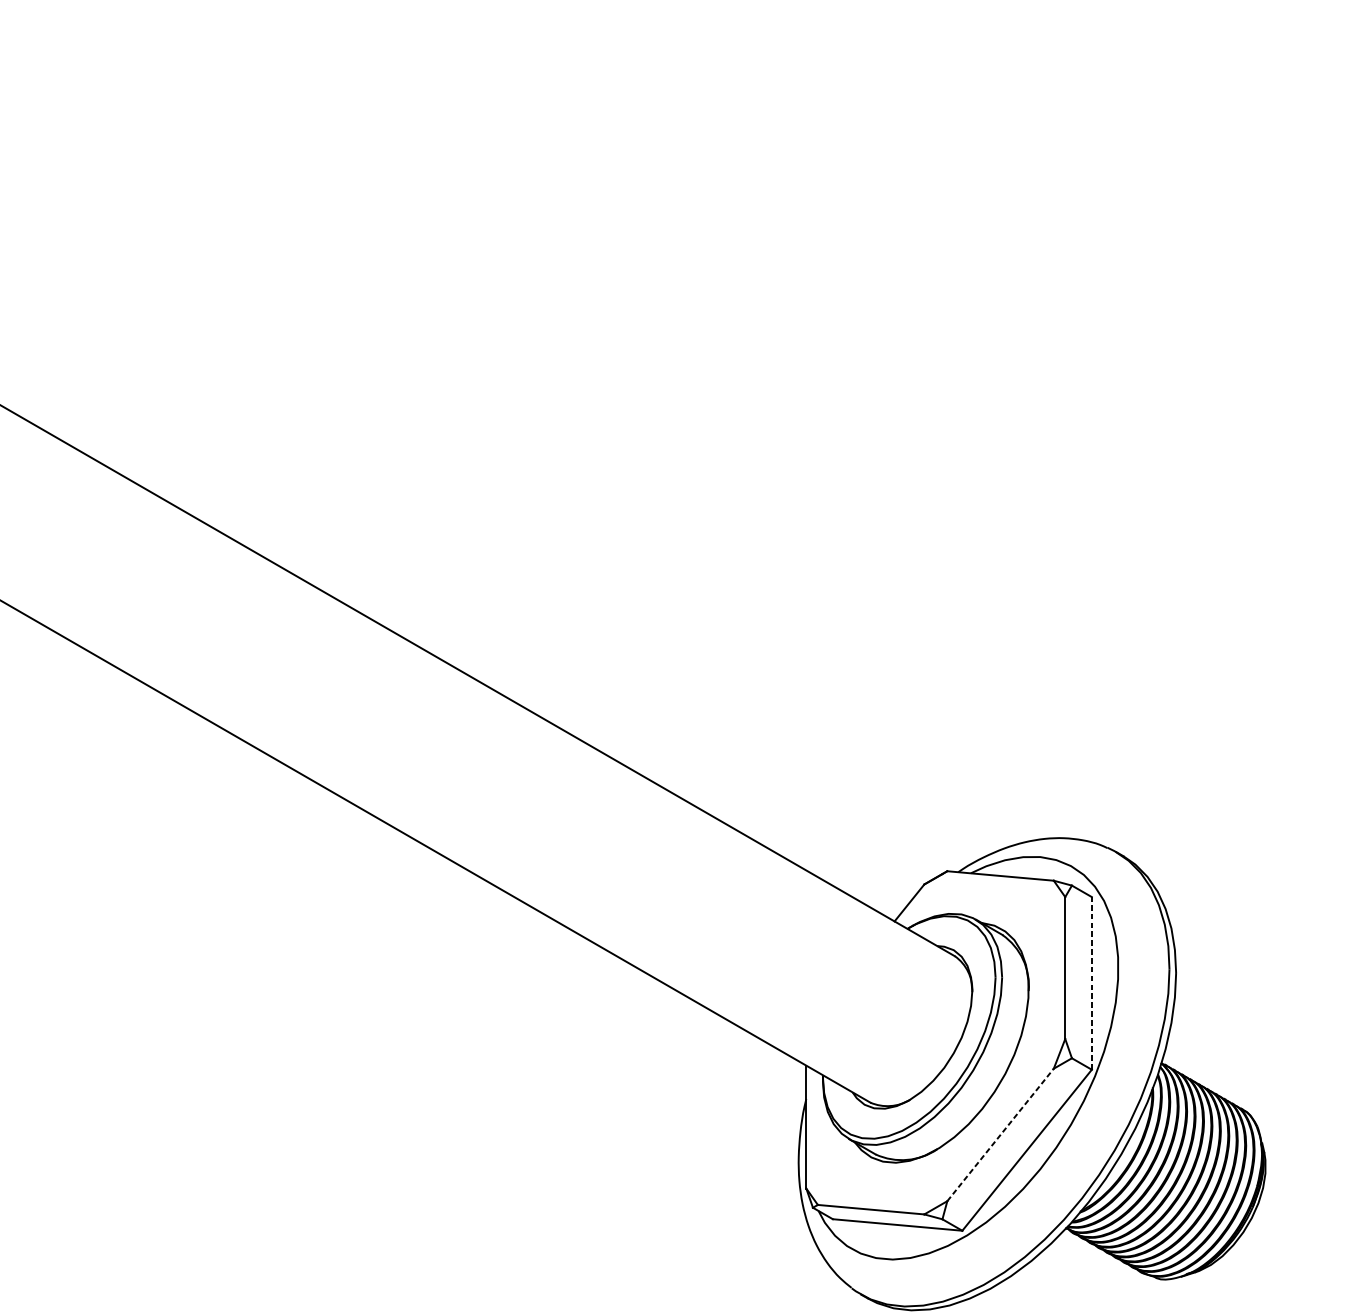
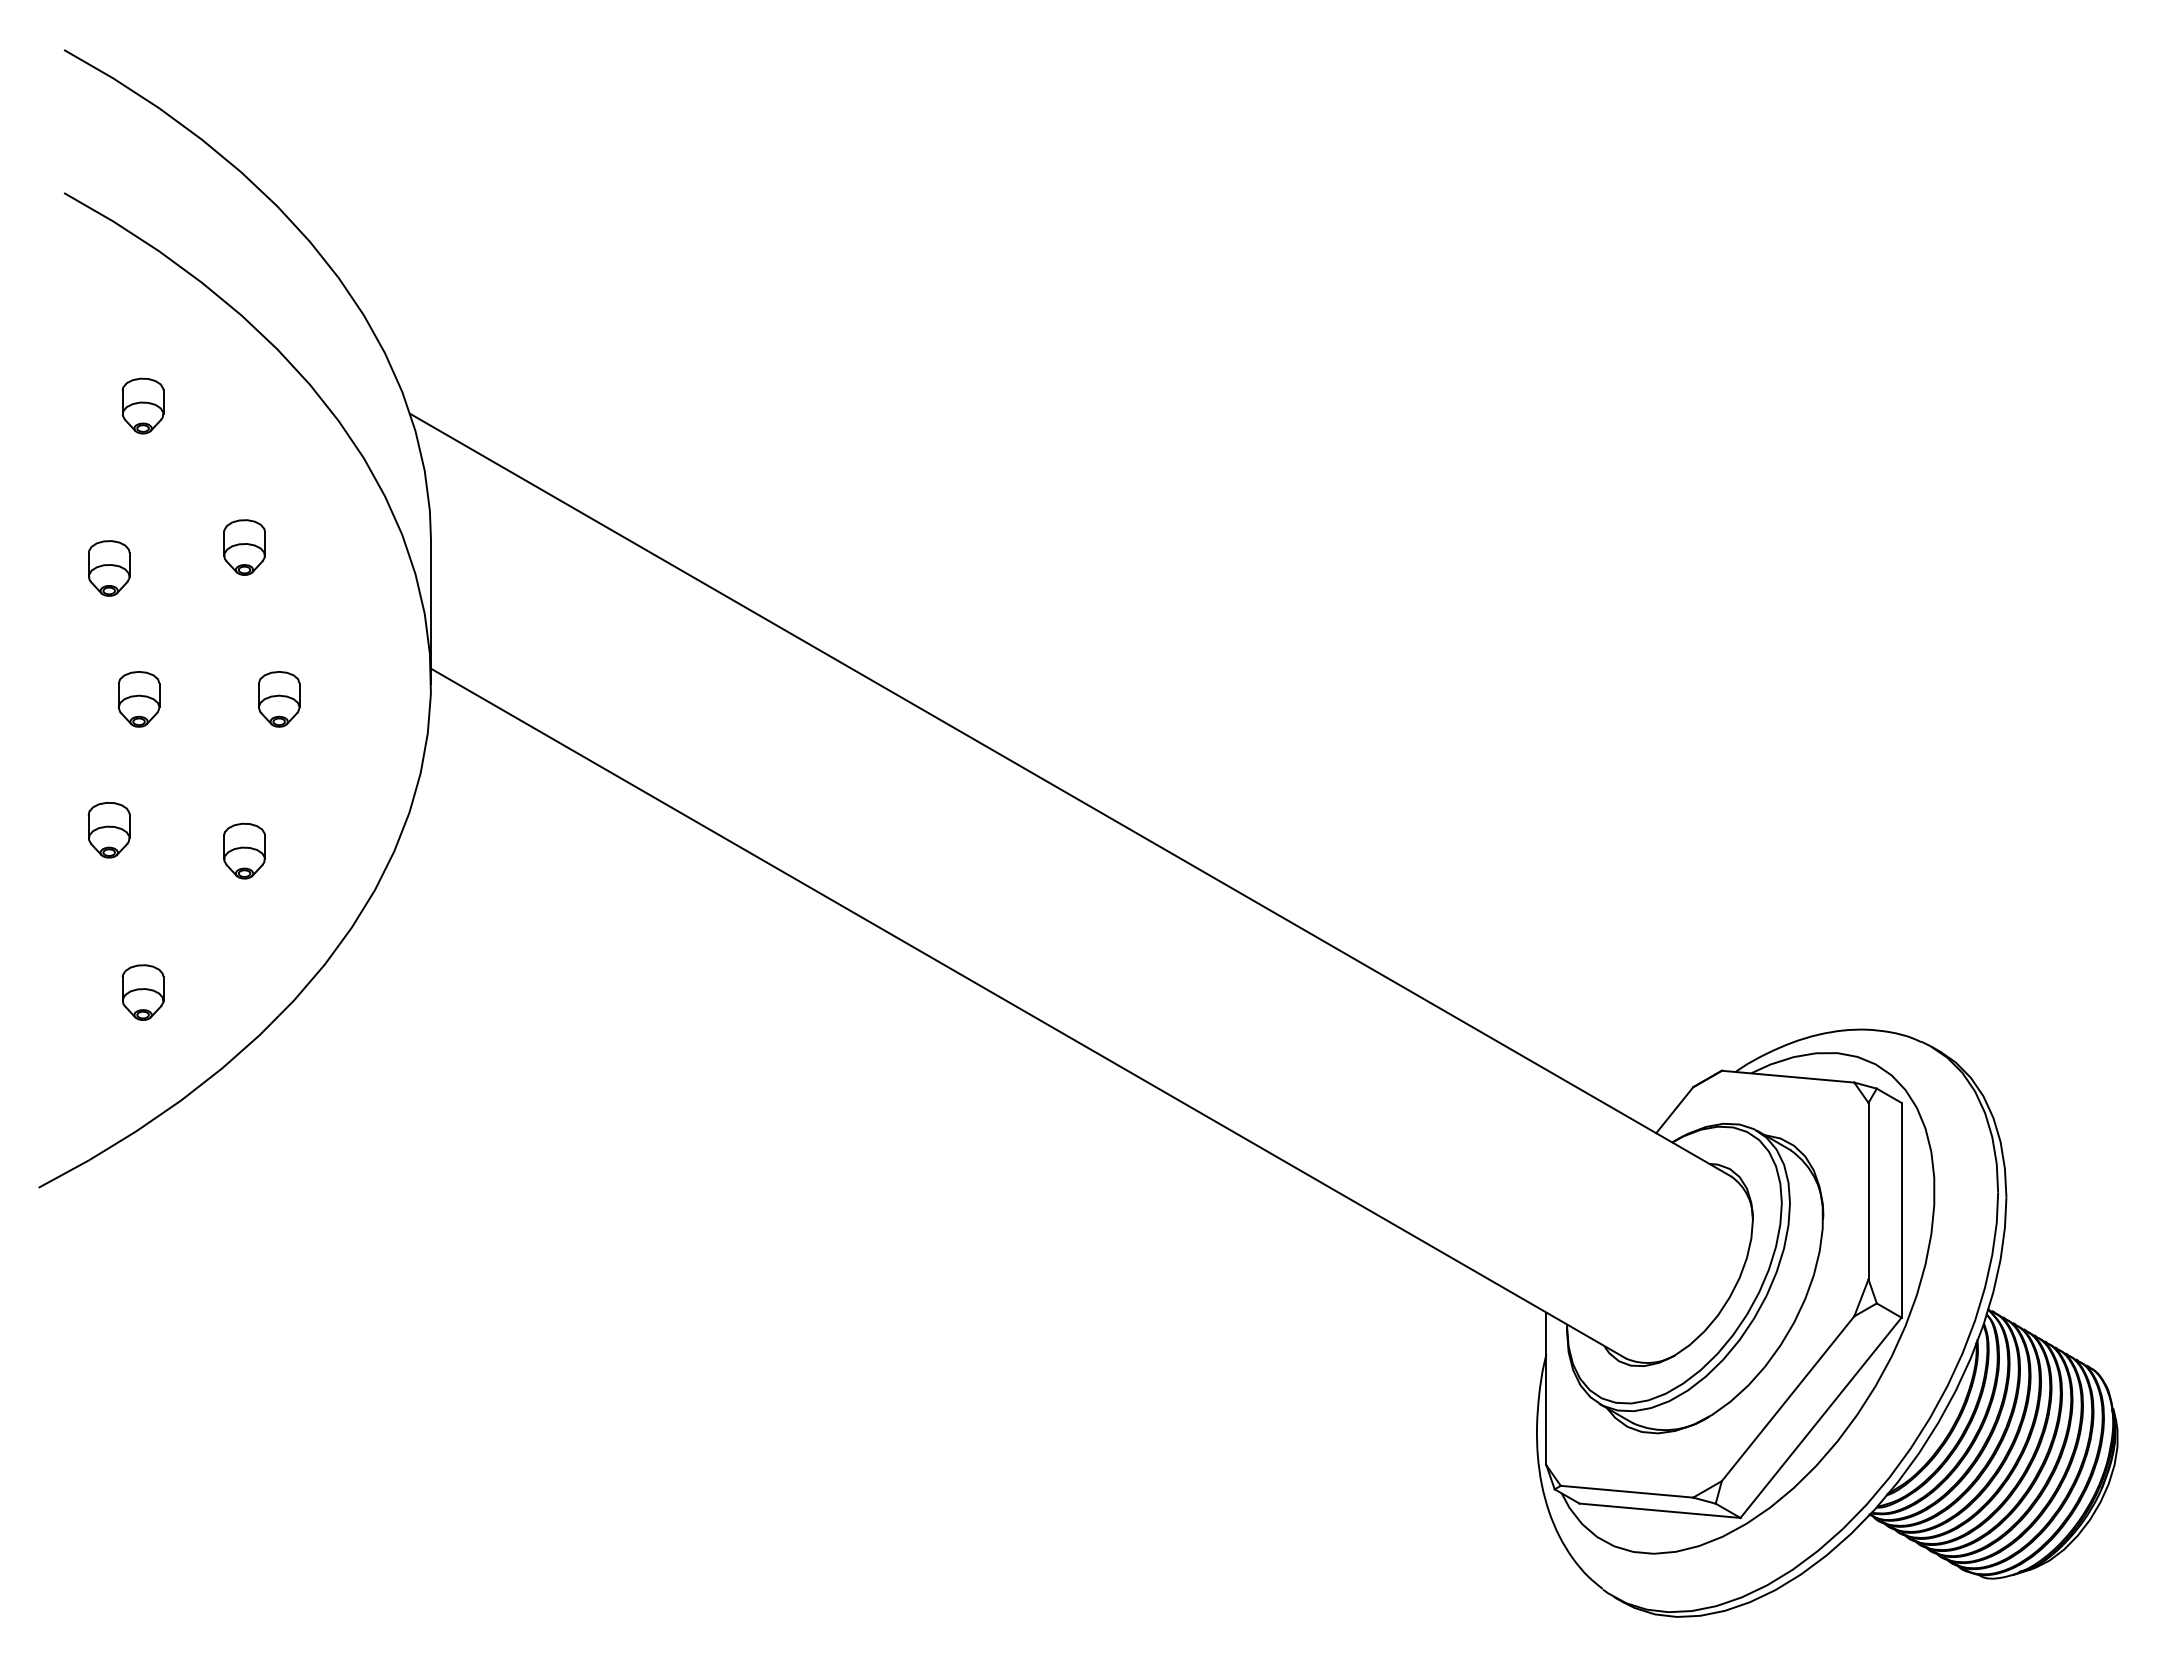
line: (1091, 982) -> (1901, 1209), dashed -> solid
line: (1000, 1134) -> (1788, 1398), dashed -> solid

